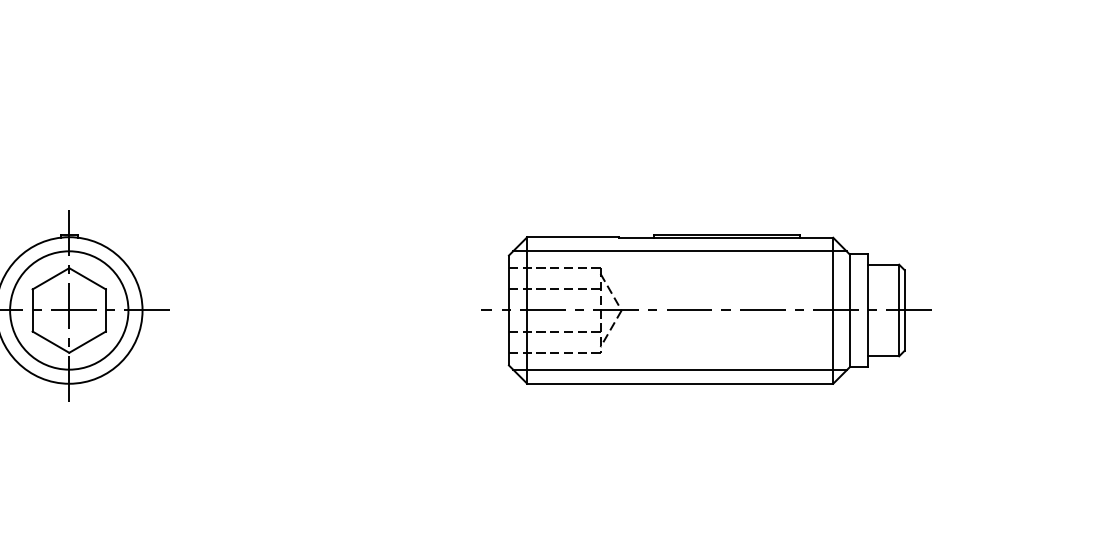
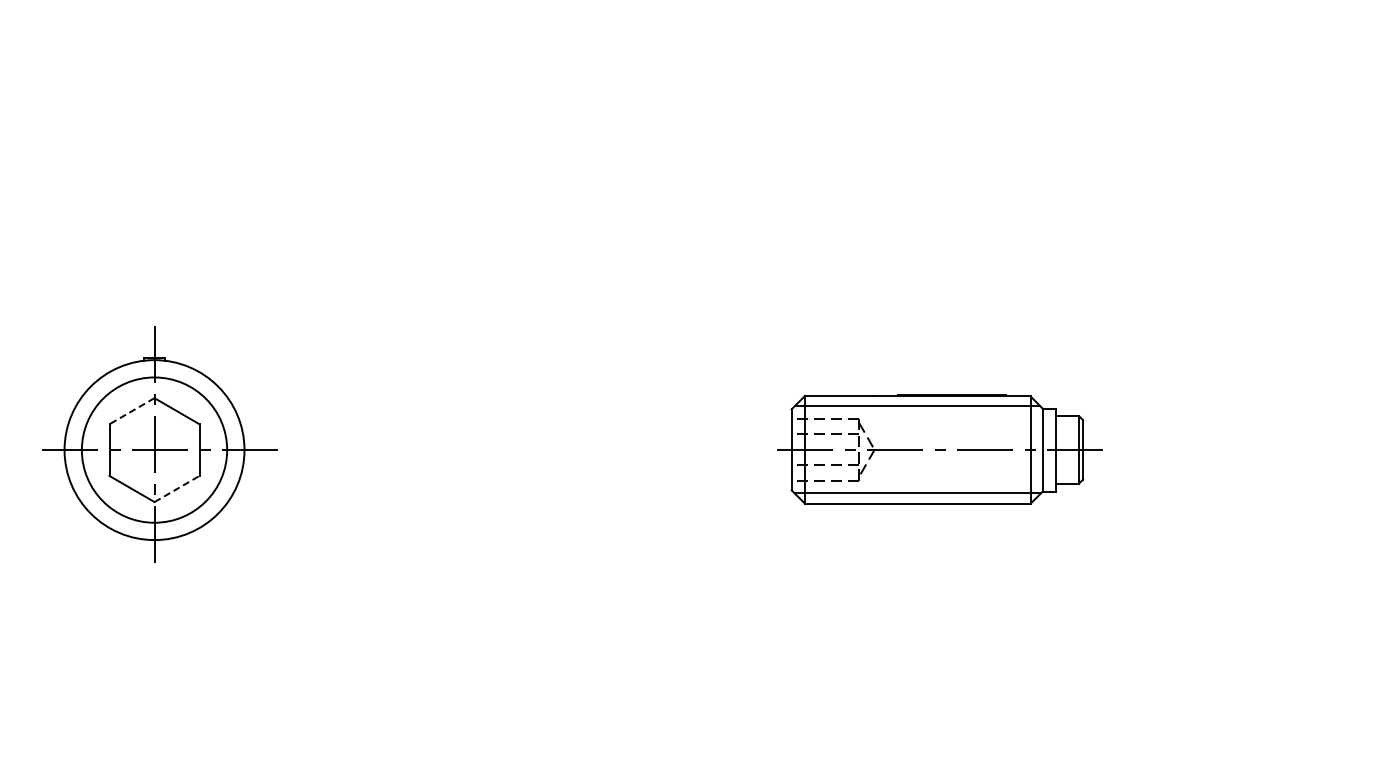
line: (50, 279) -> (131, 411), solid -> dashed
part: (707, 309) -> (937, 449), size x0.6
line: (87, 341) -> (177, 488), solid -> dashed

